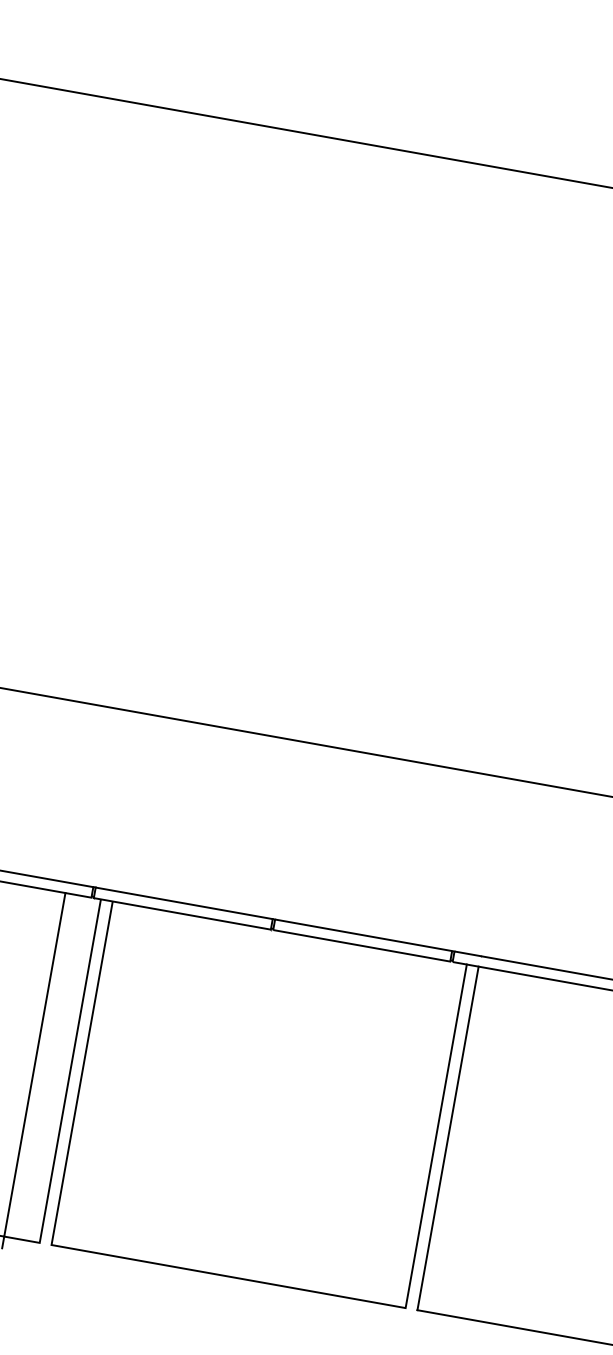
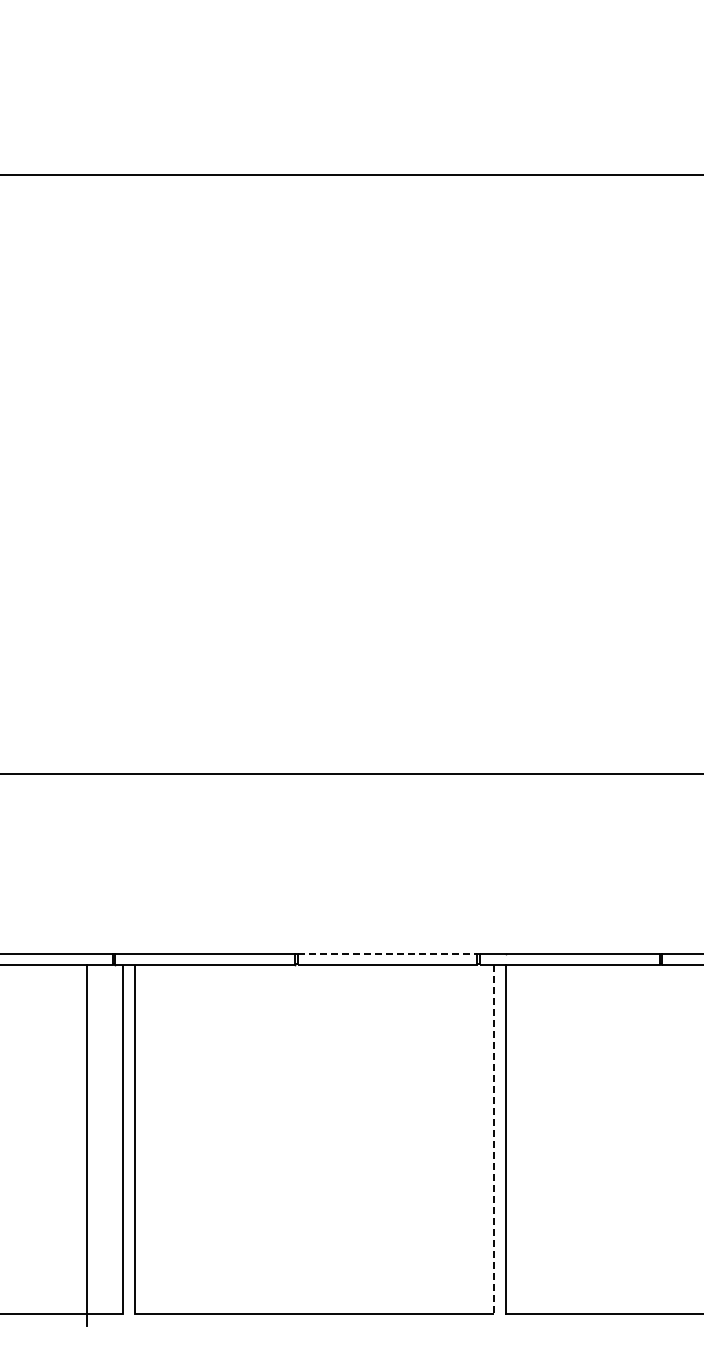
line: (363, 935) -> (387, 954), solid -> dashed
line: (436, 1136) -> (494, 1139), solid -> dashed

